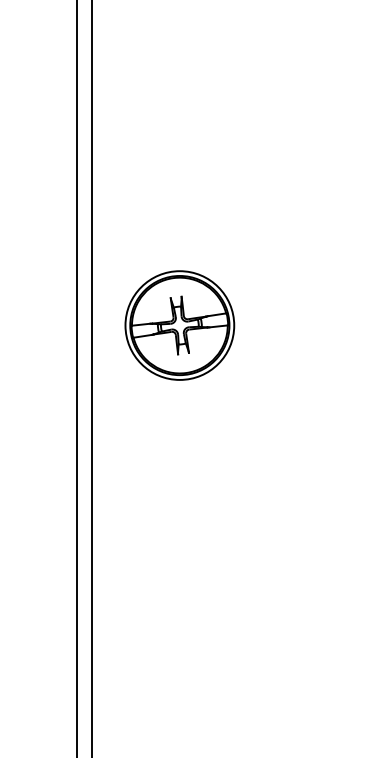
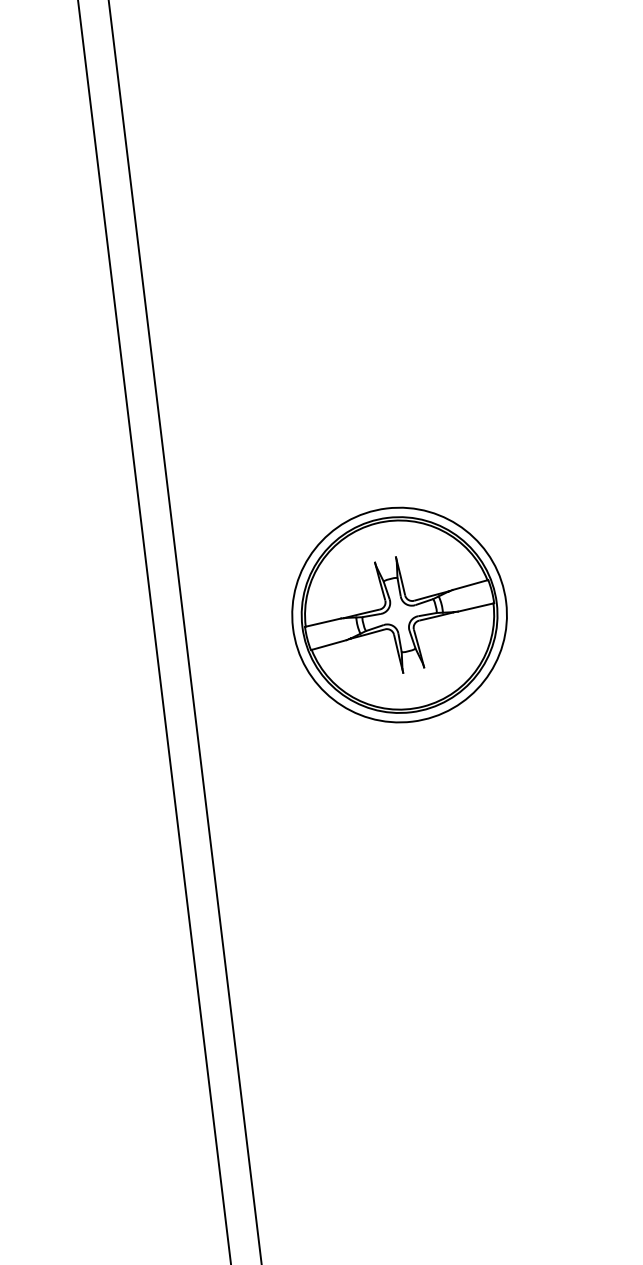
part: (179, 325) -> (398, 615), moved

